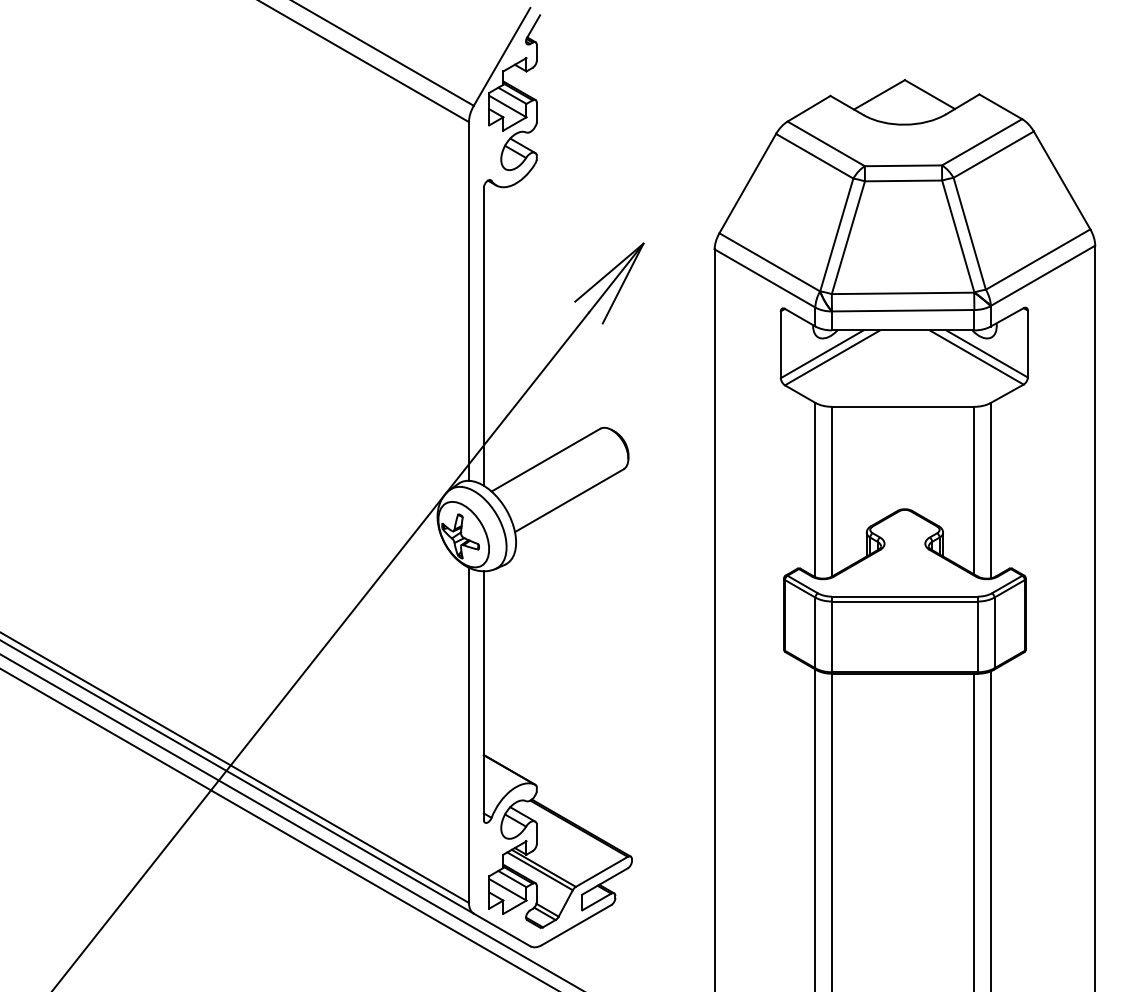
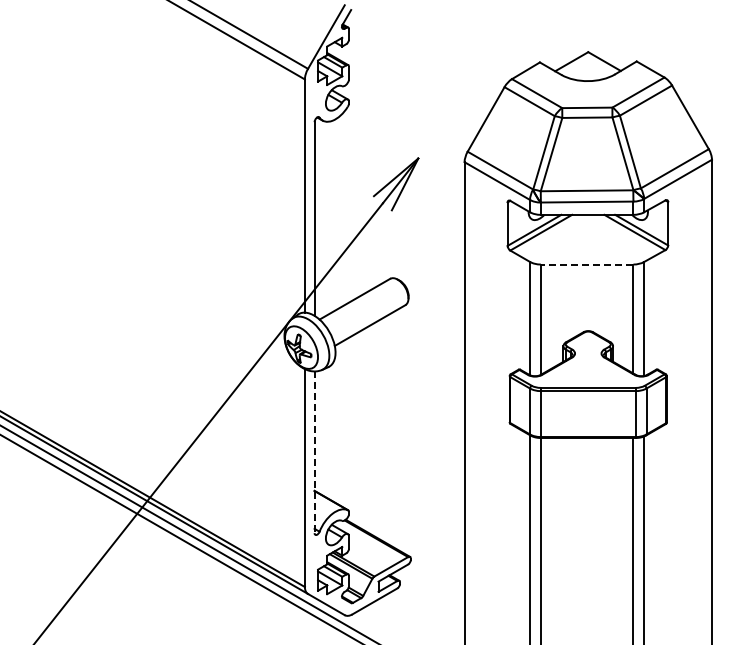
line: (902, 406) -> (586, 264), solid -> dashed
line: (483, 695) -> (314, 452), solid -> dashed

